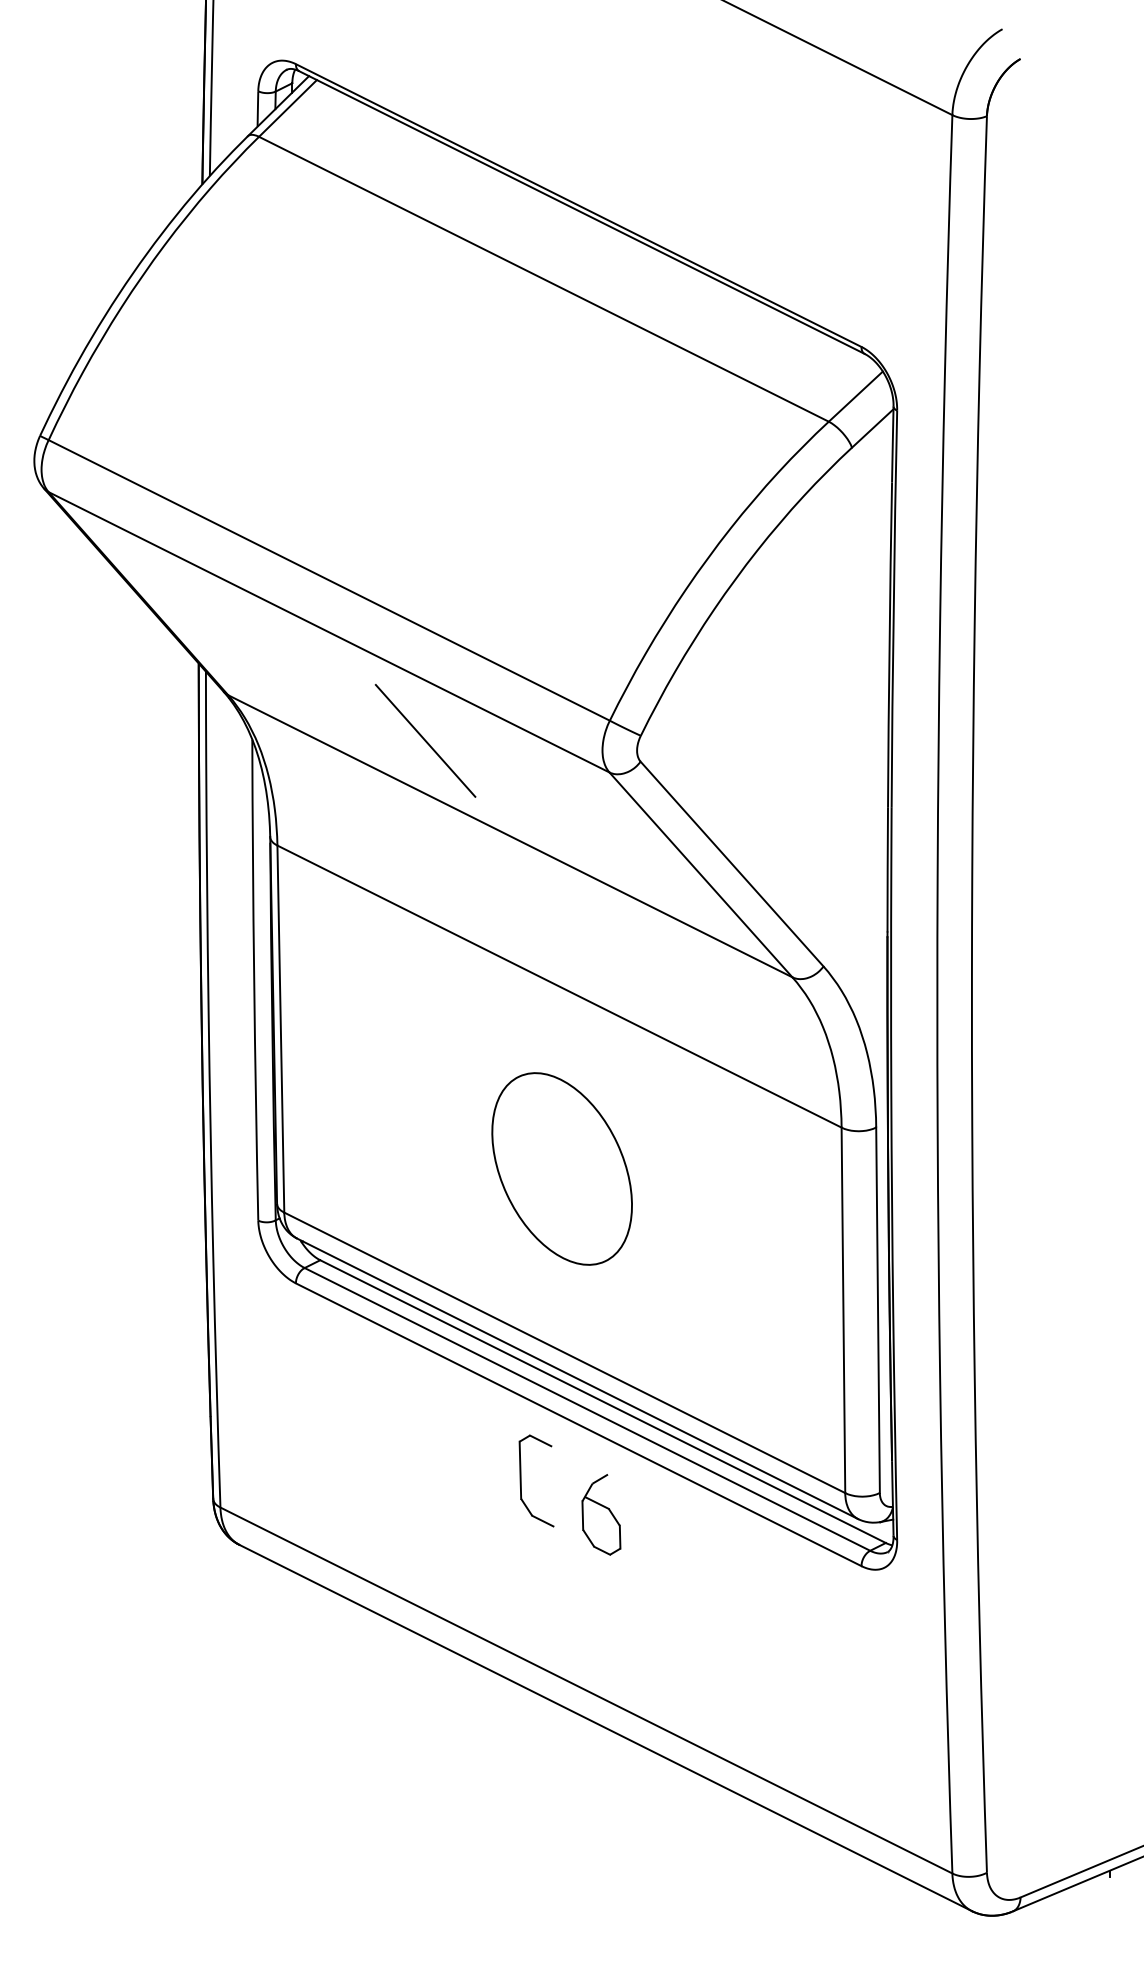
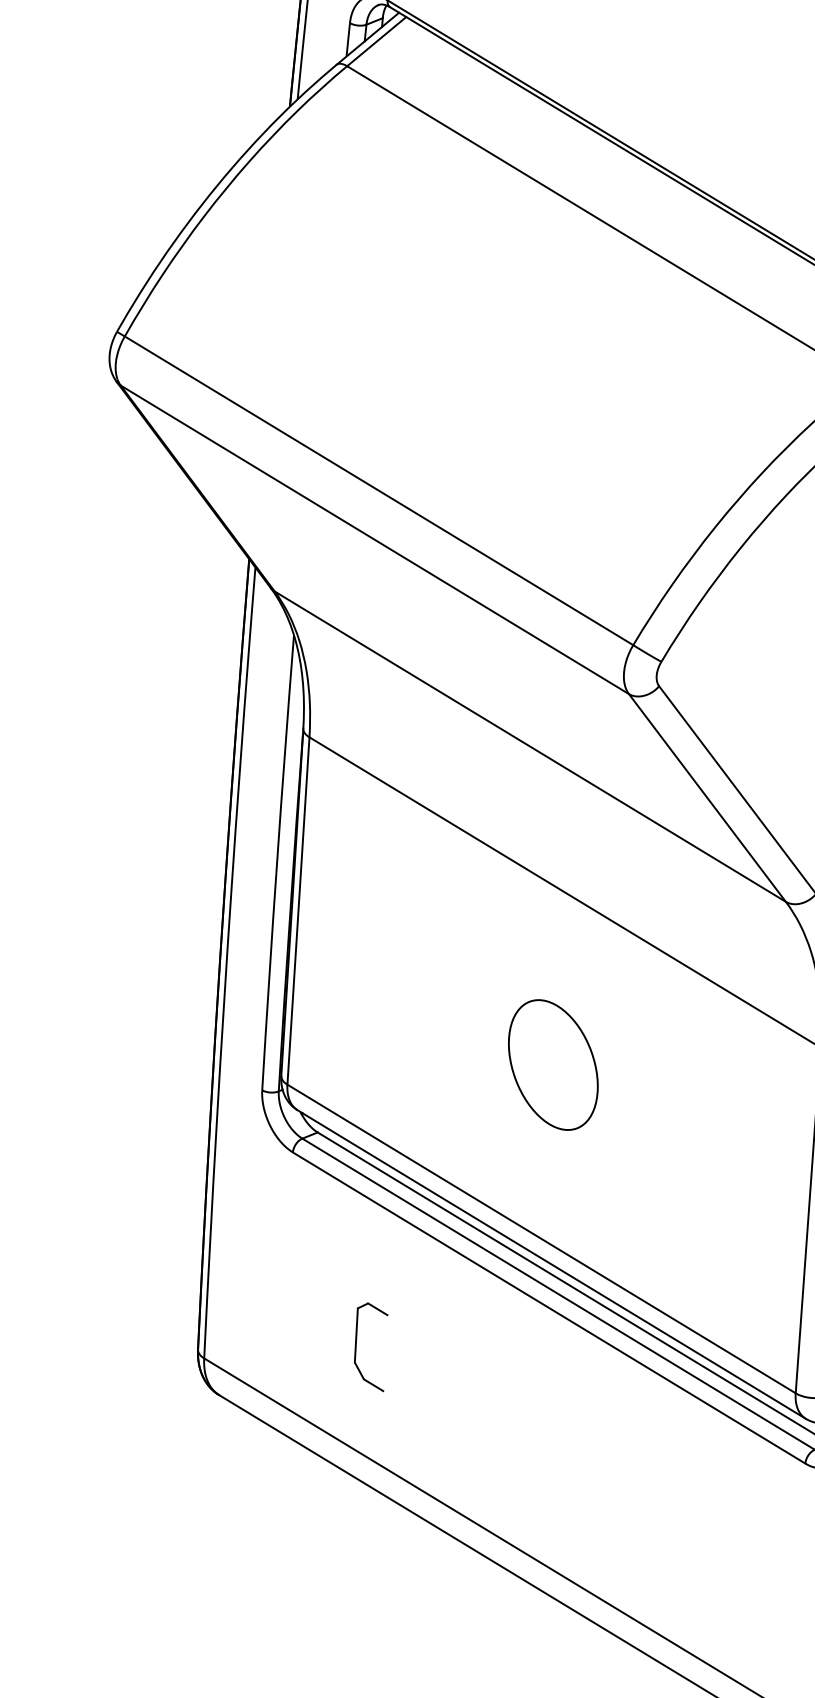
line: (425, 740) -> (457, 649), removed
part: (561, 1168) -> (552, 1064), size x0.7
part: (521, 1480) -> (356, 1345), moved
part: (601, 1514) -> (563, 1394), removed

